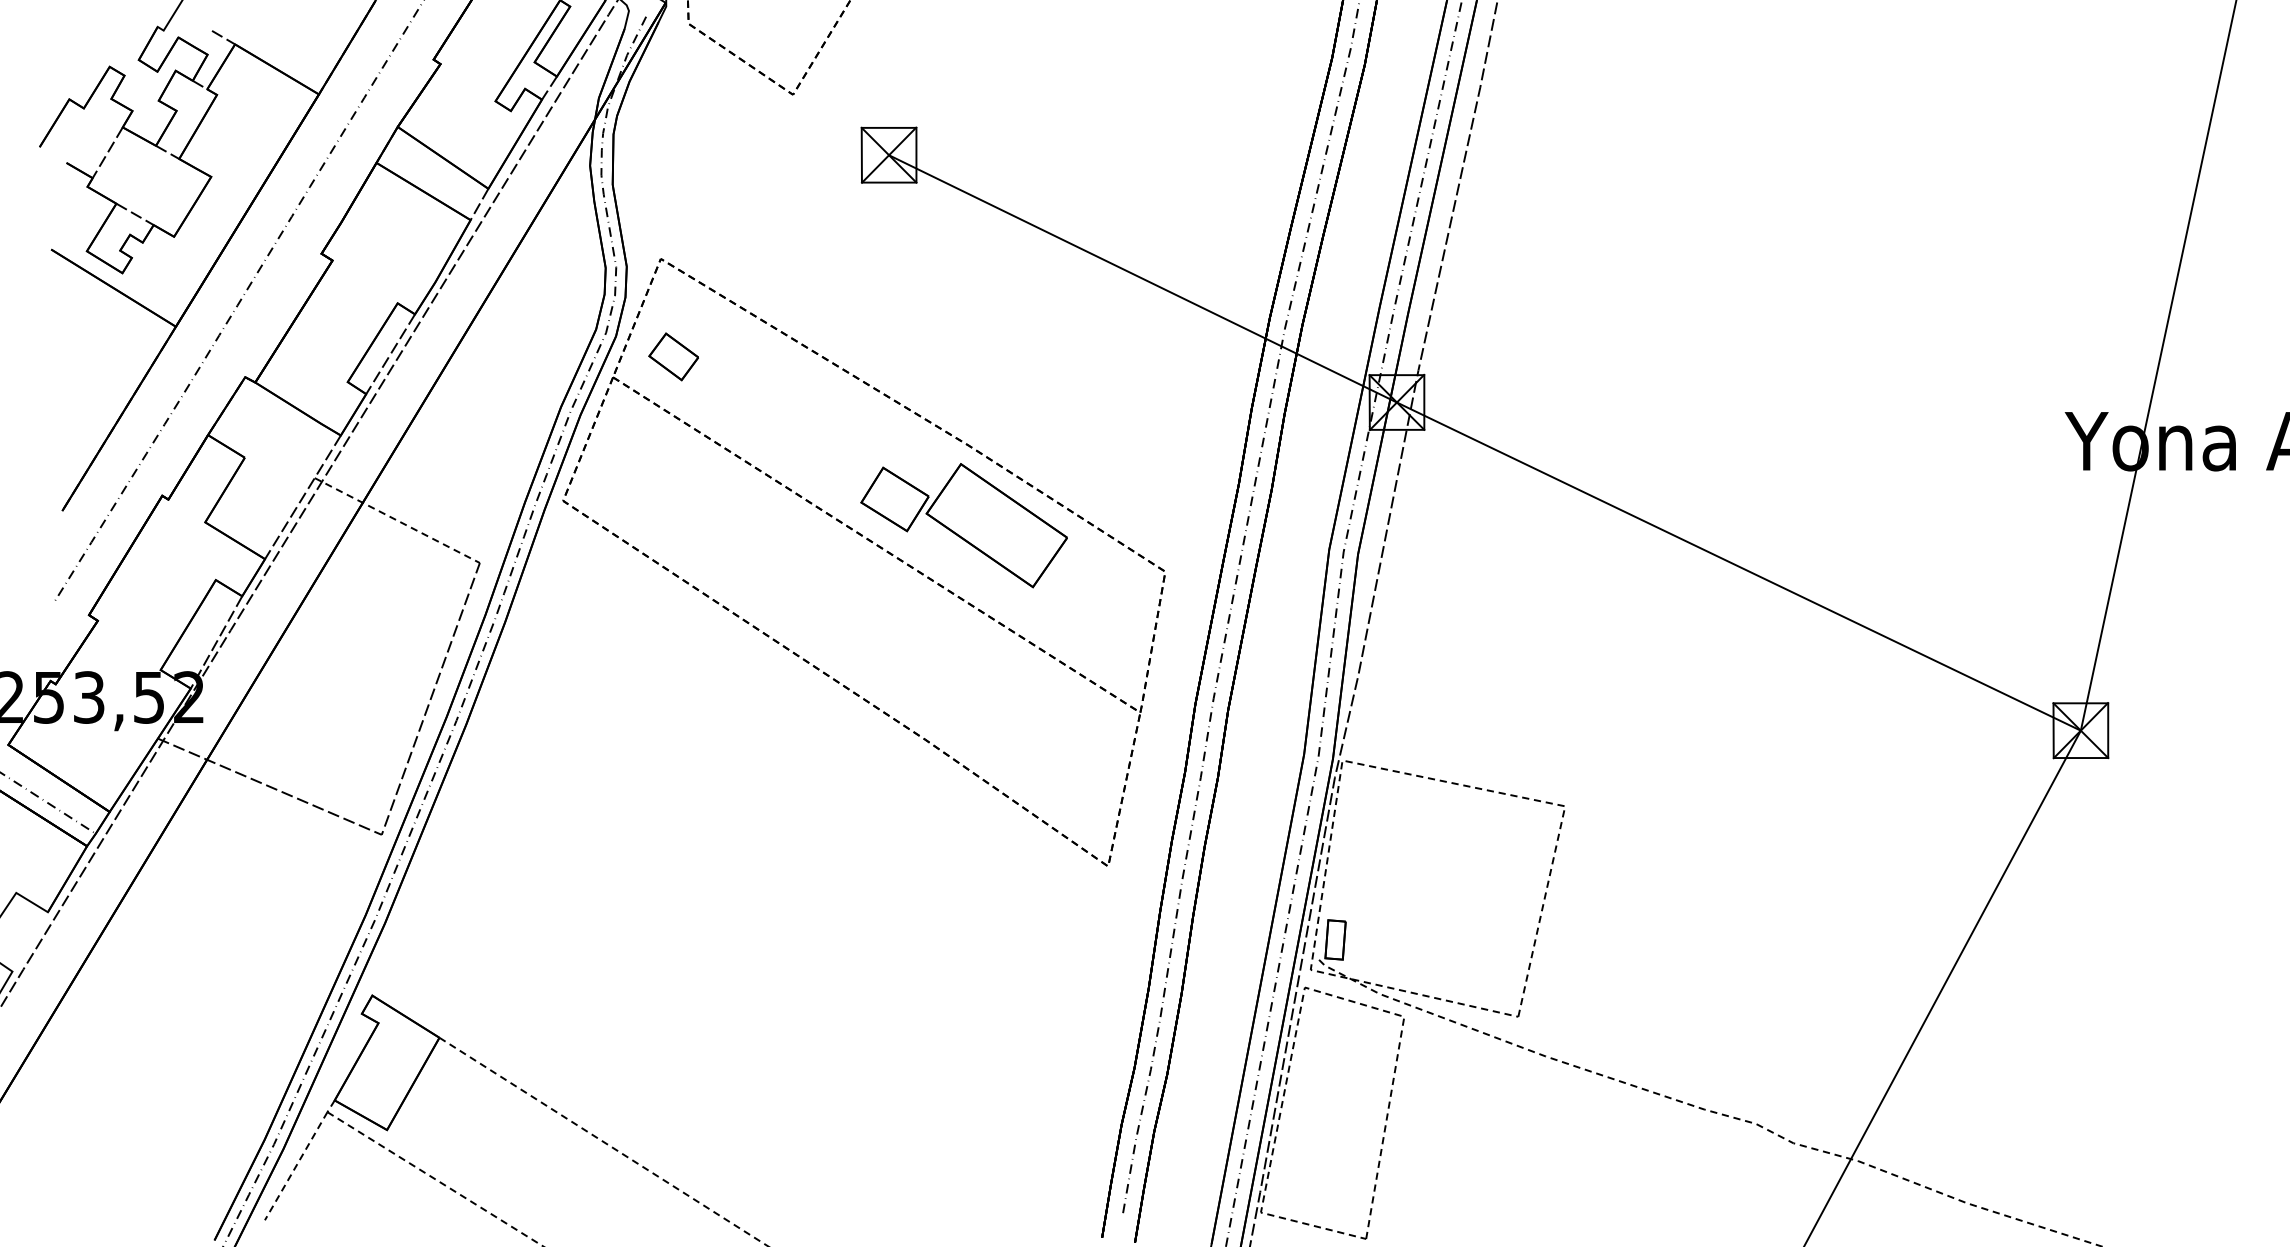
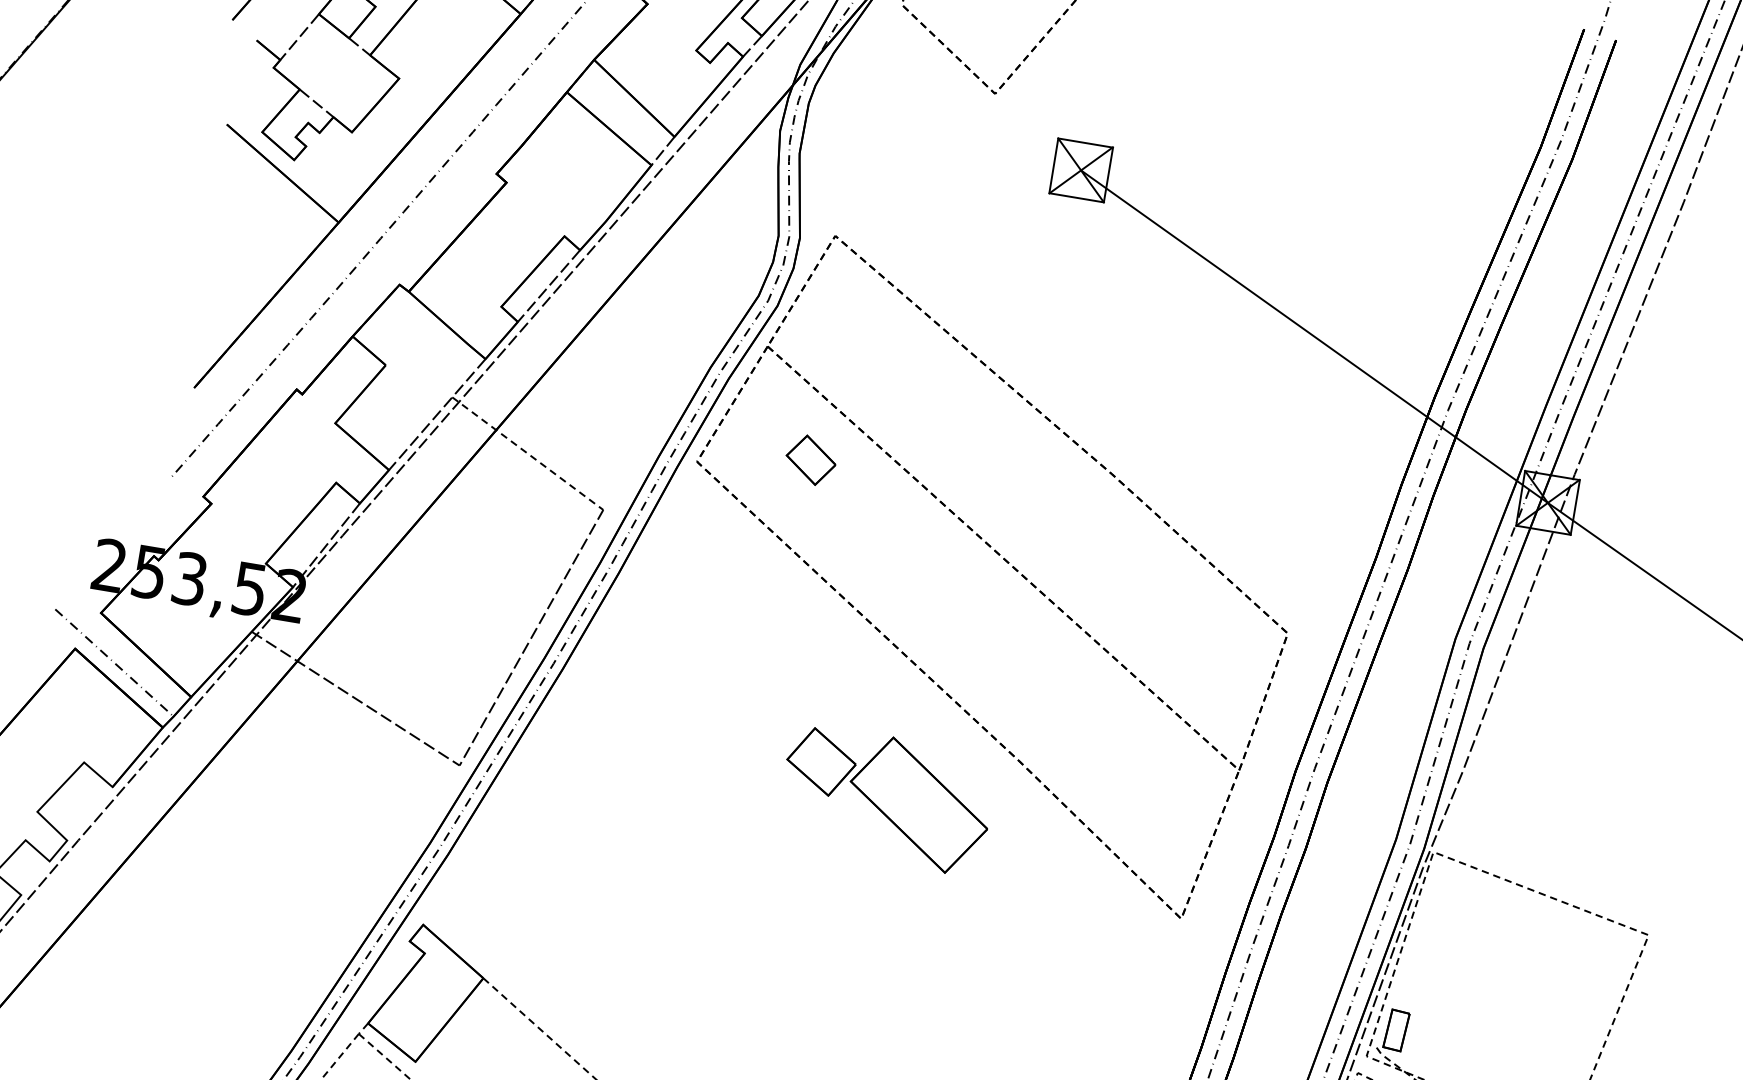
part: (673, 356) -> (810, 459), moved
part: (963, 525) -> (885, 799), moved

